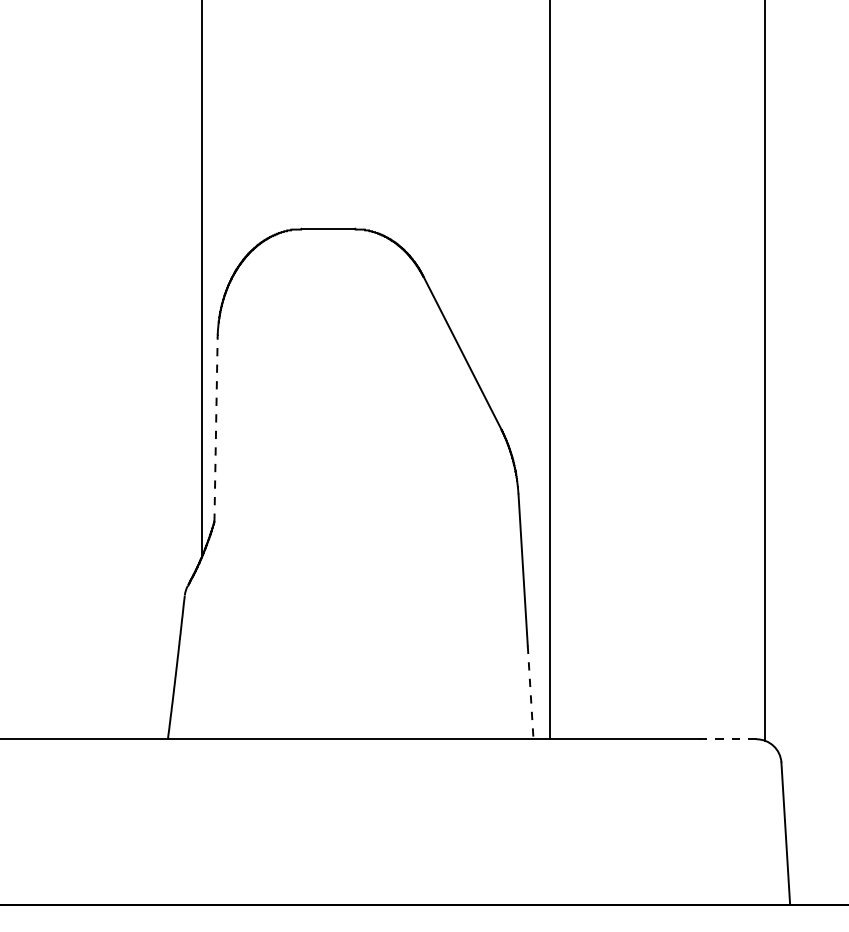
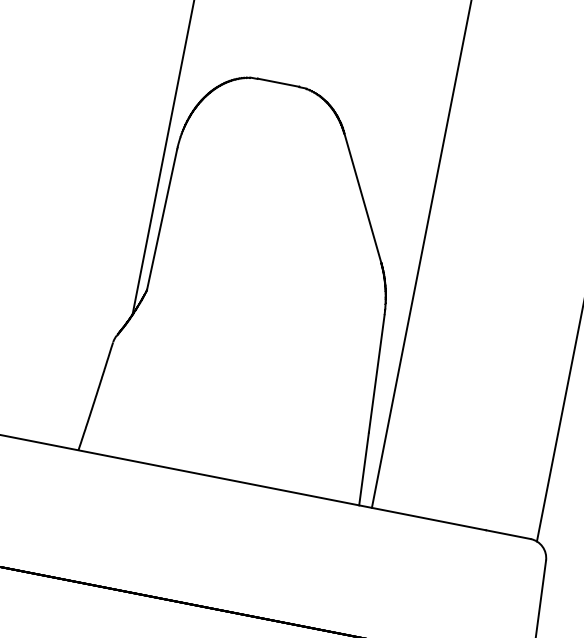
line: (216, 429) -> (162, 219), dashed -> solid
line: (530, 692) -> (363, 469), dashed -> solid
line: (727, 739) -> (508, 534), dashed -> solid

